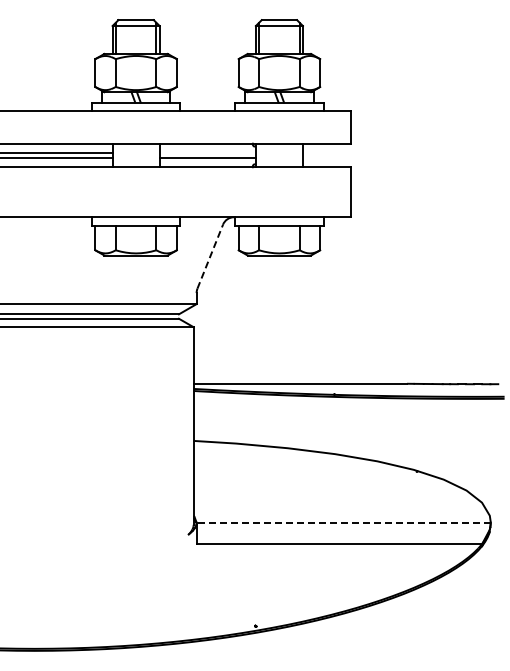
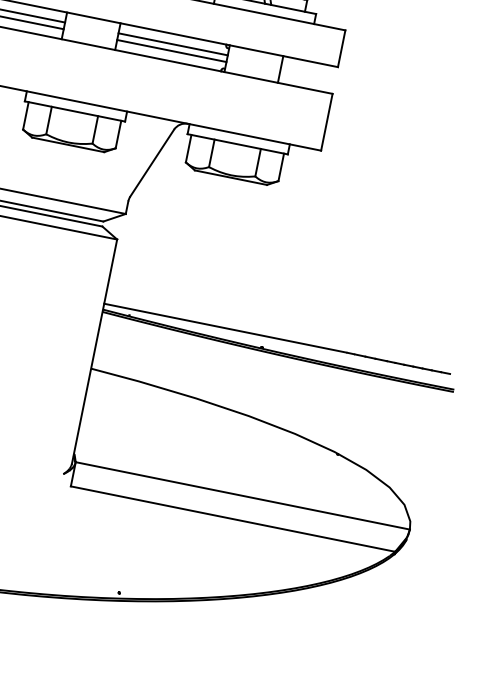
line: (207, 152) -> (172, 44), added
line: (210, 256) -> (152, 163), dashed -> solid
line: (343, 522) -> (242, 495), dashed -> solid

